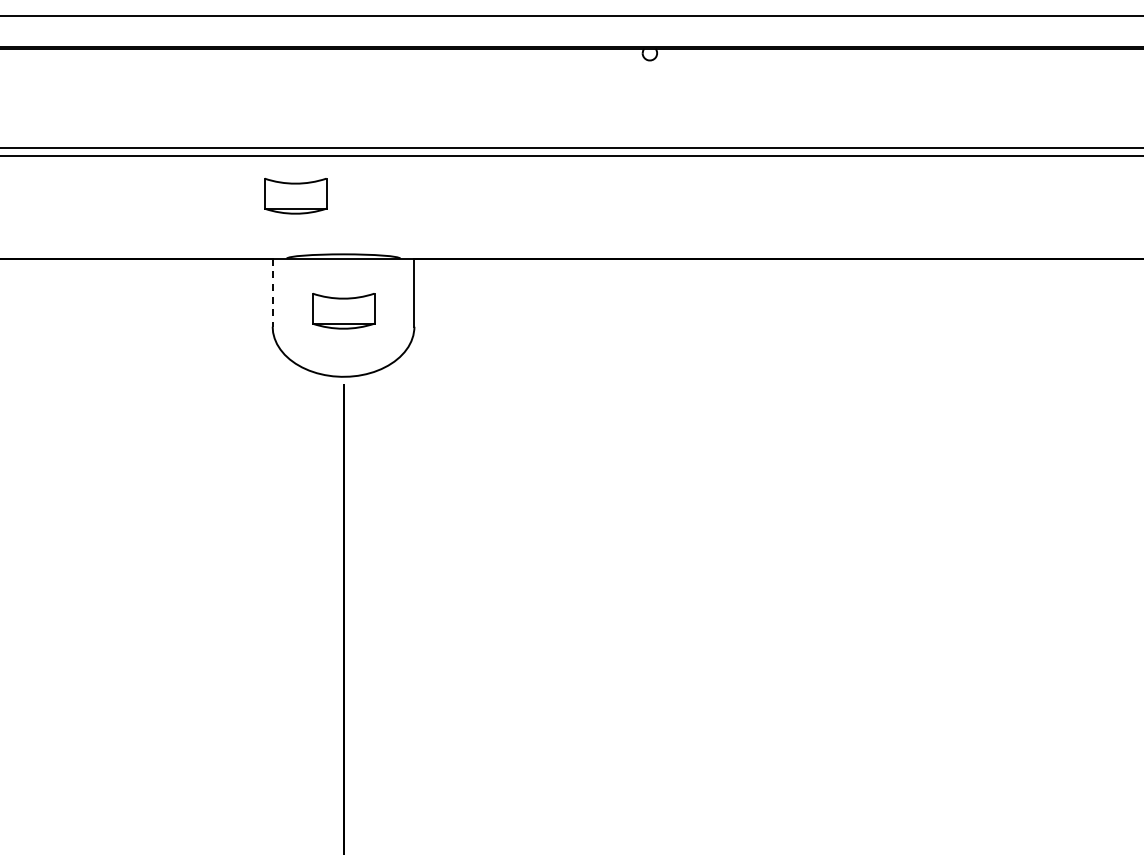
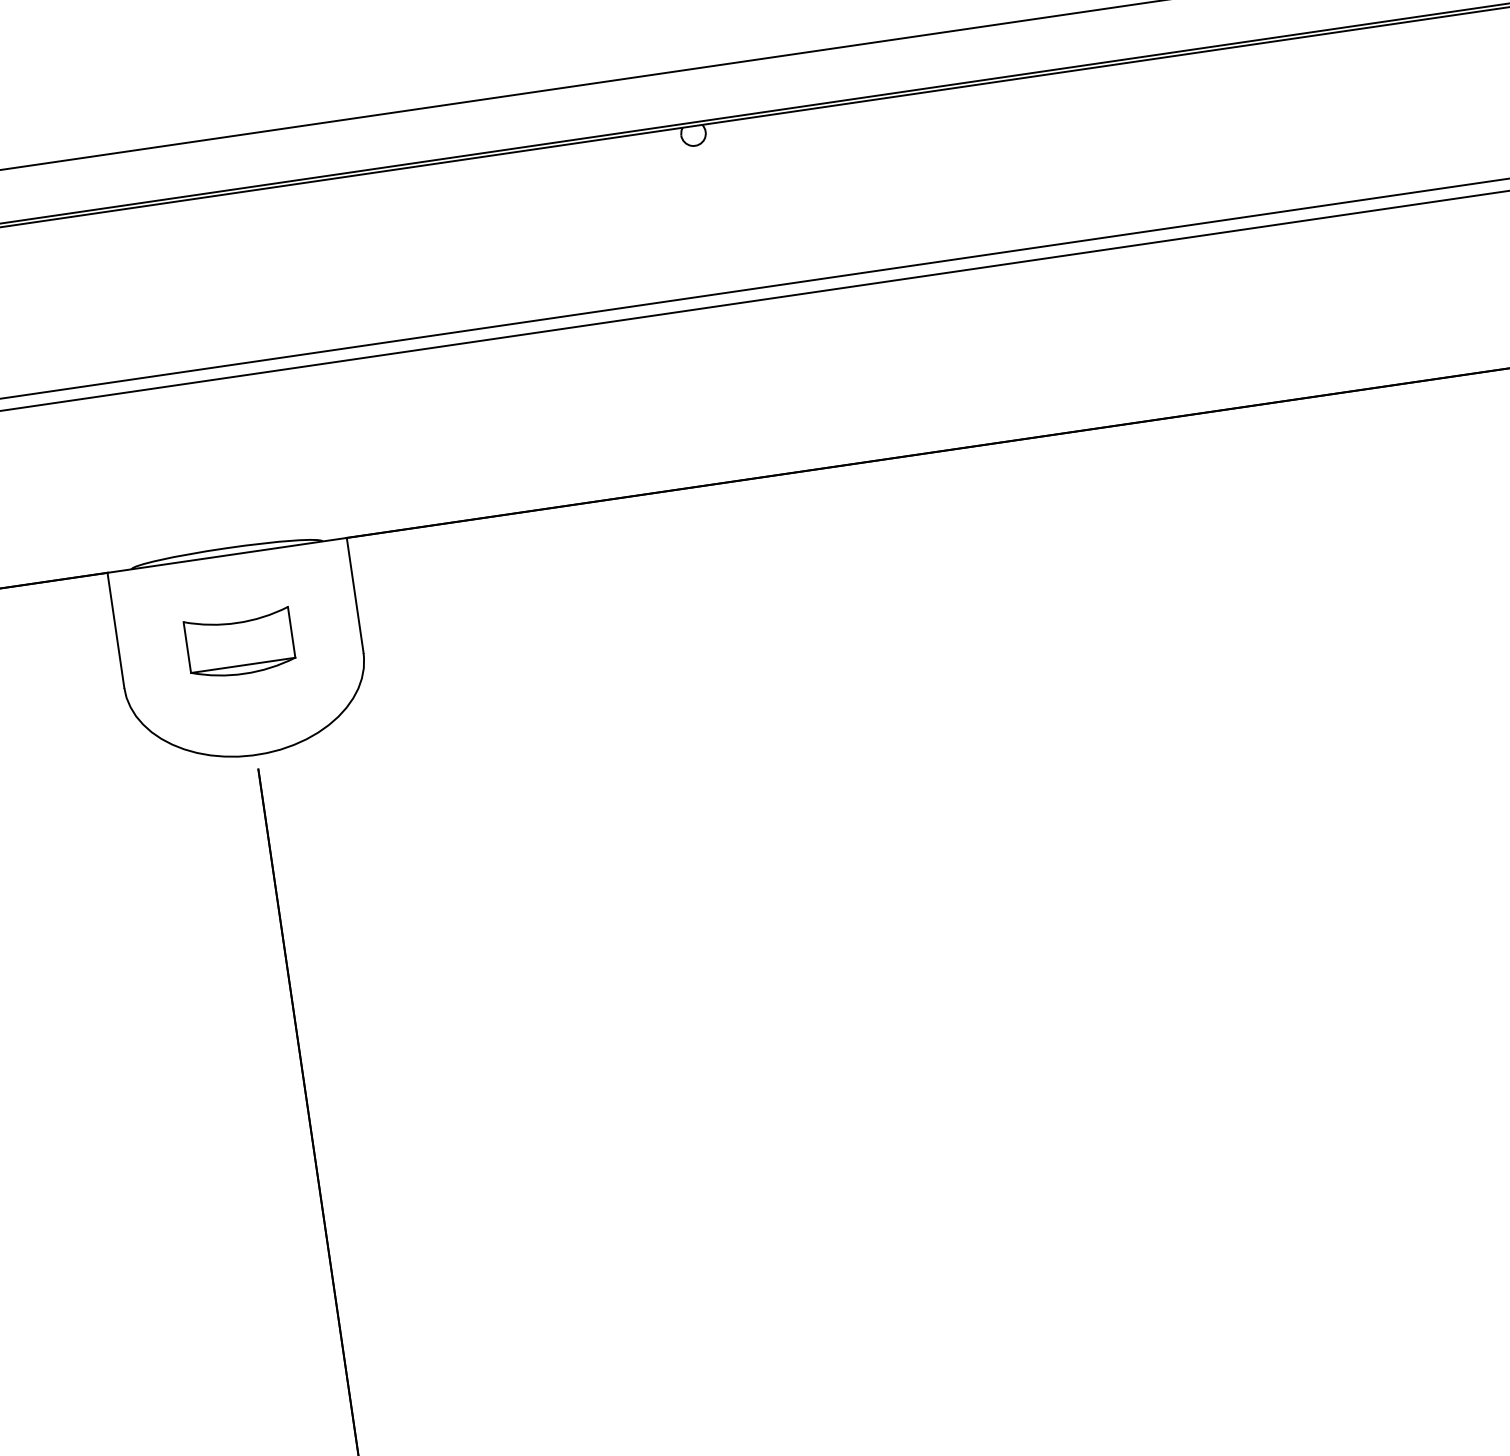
part: (295, 196) -> (130, 462), removed
line: (272, 293) -> (115, 631), dashed -> solid

